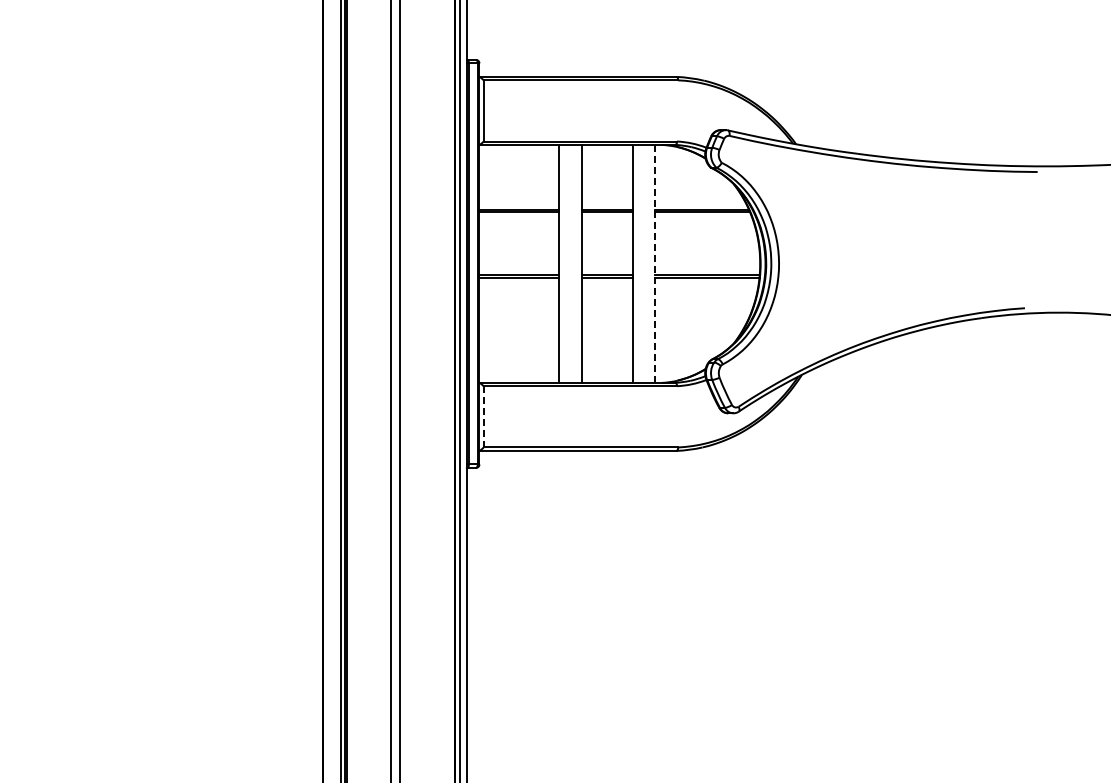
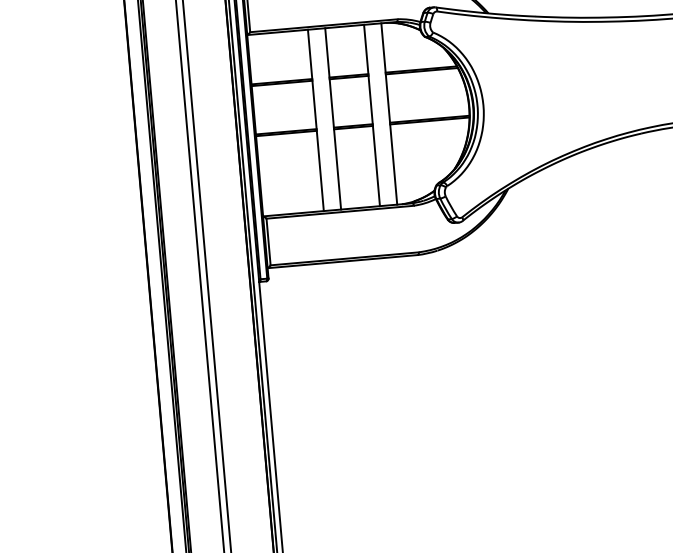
line: (655, 263) -> (389, 113), dashed -> solid
line: (483, 416) -> (268, 241), dashed -> solid

